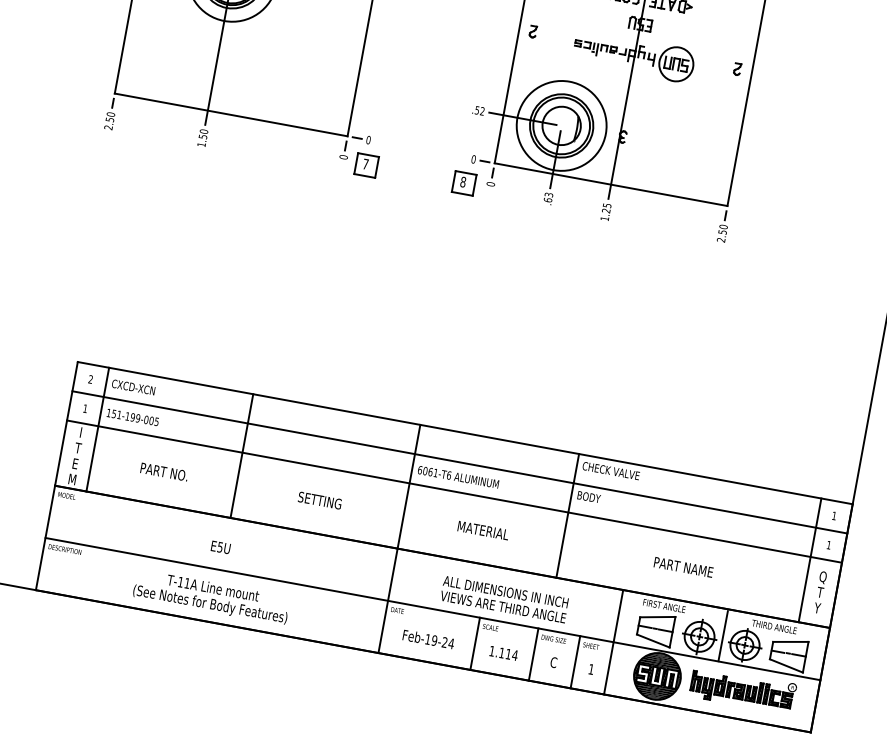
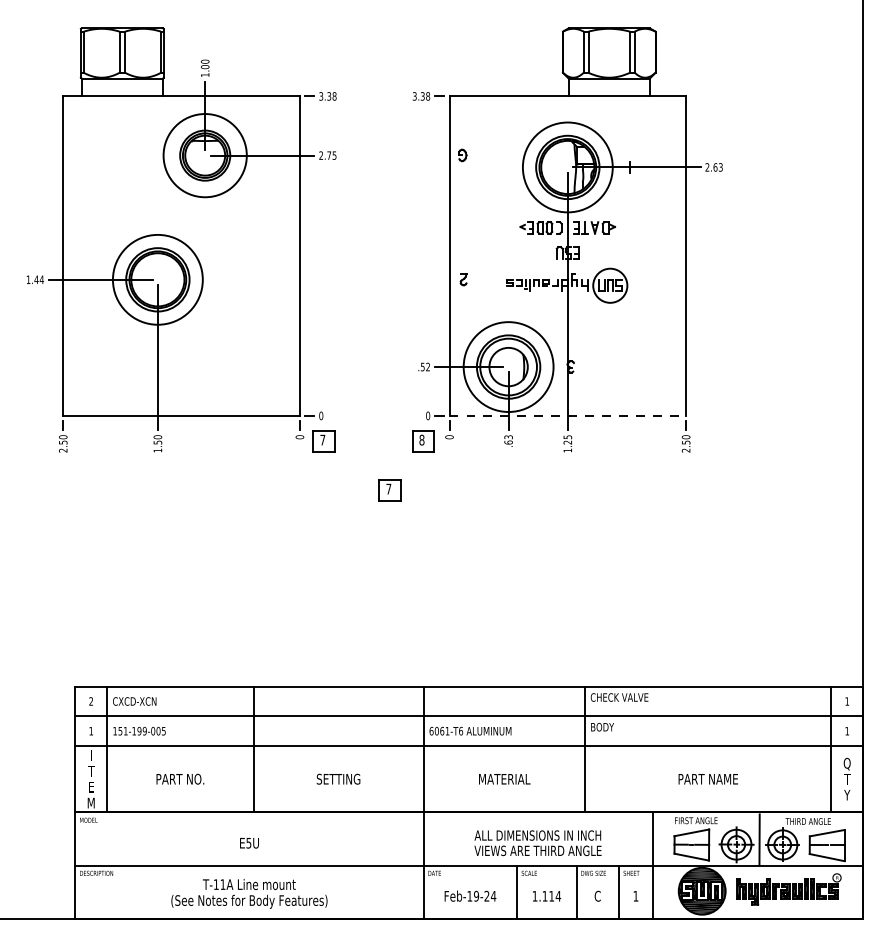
part: (737, 69) -> (671, 279), removed
line: (611, 184) -> (568, 415), solid -> dashed
part: (422, 225) -> (389, 490), added

